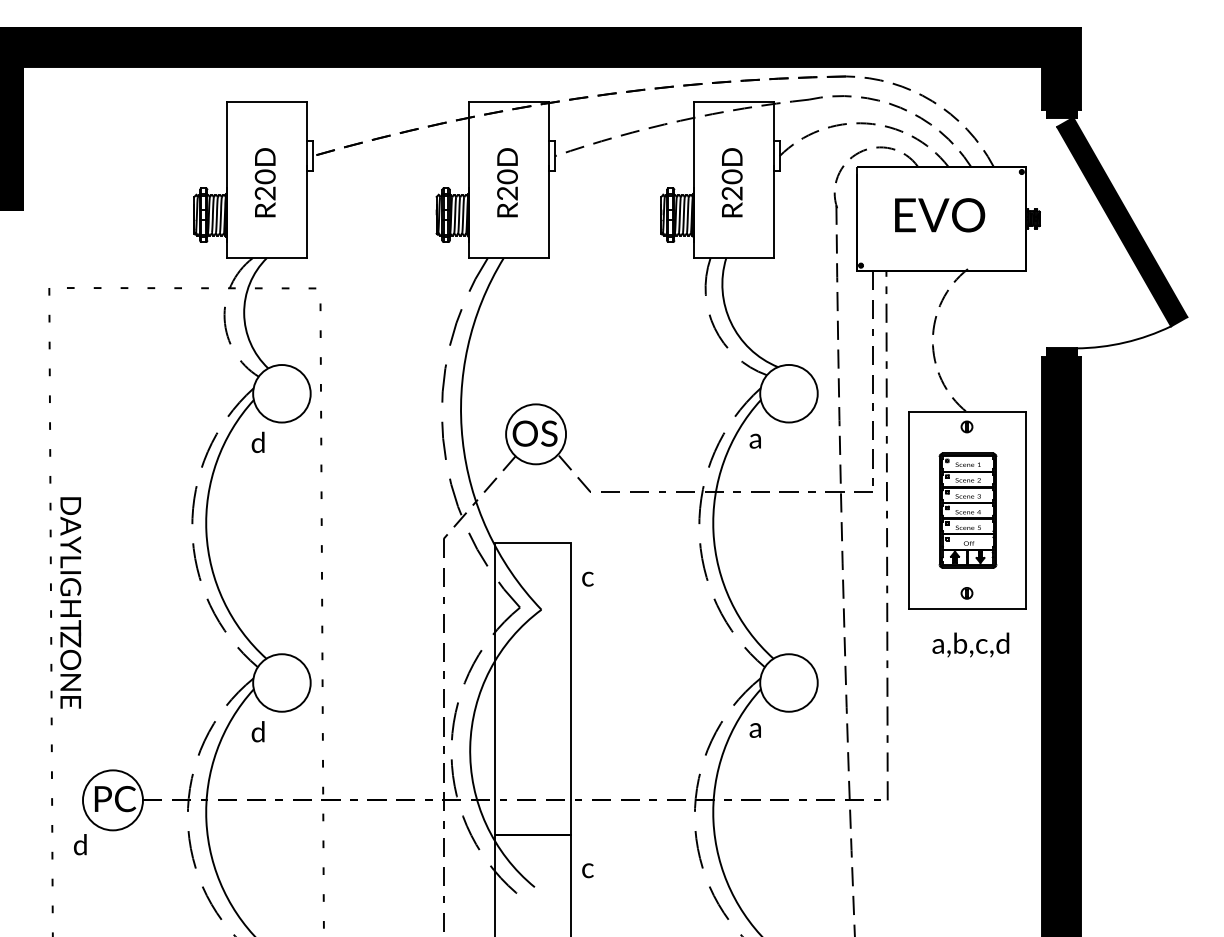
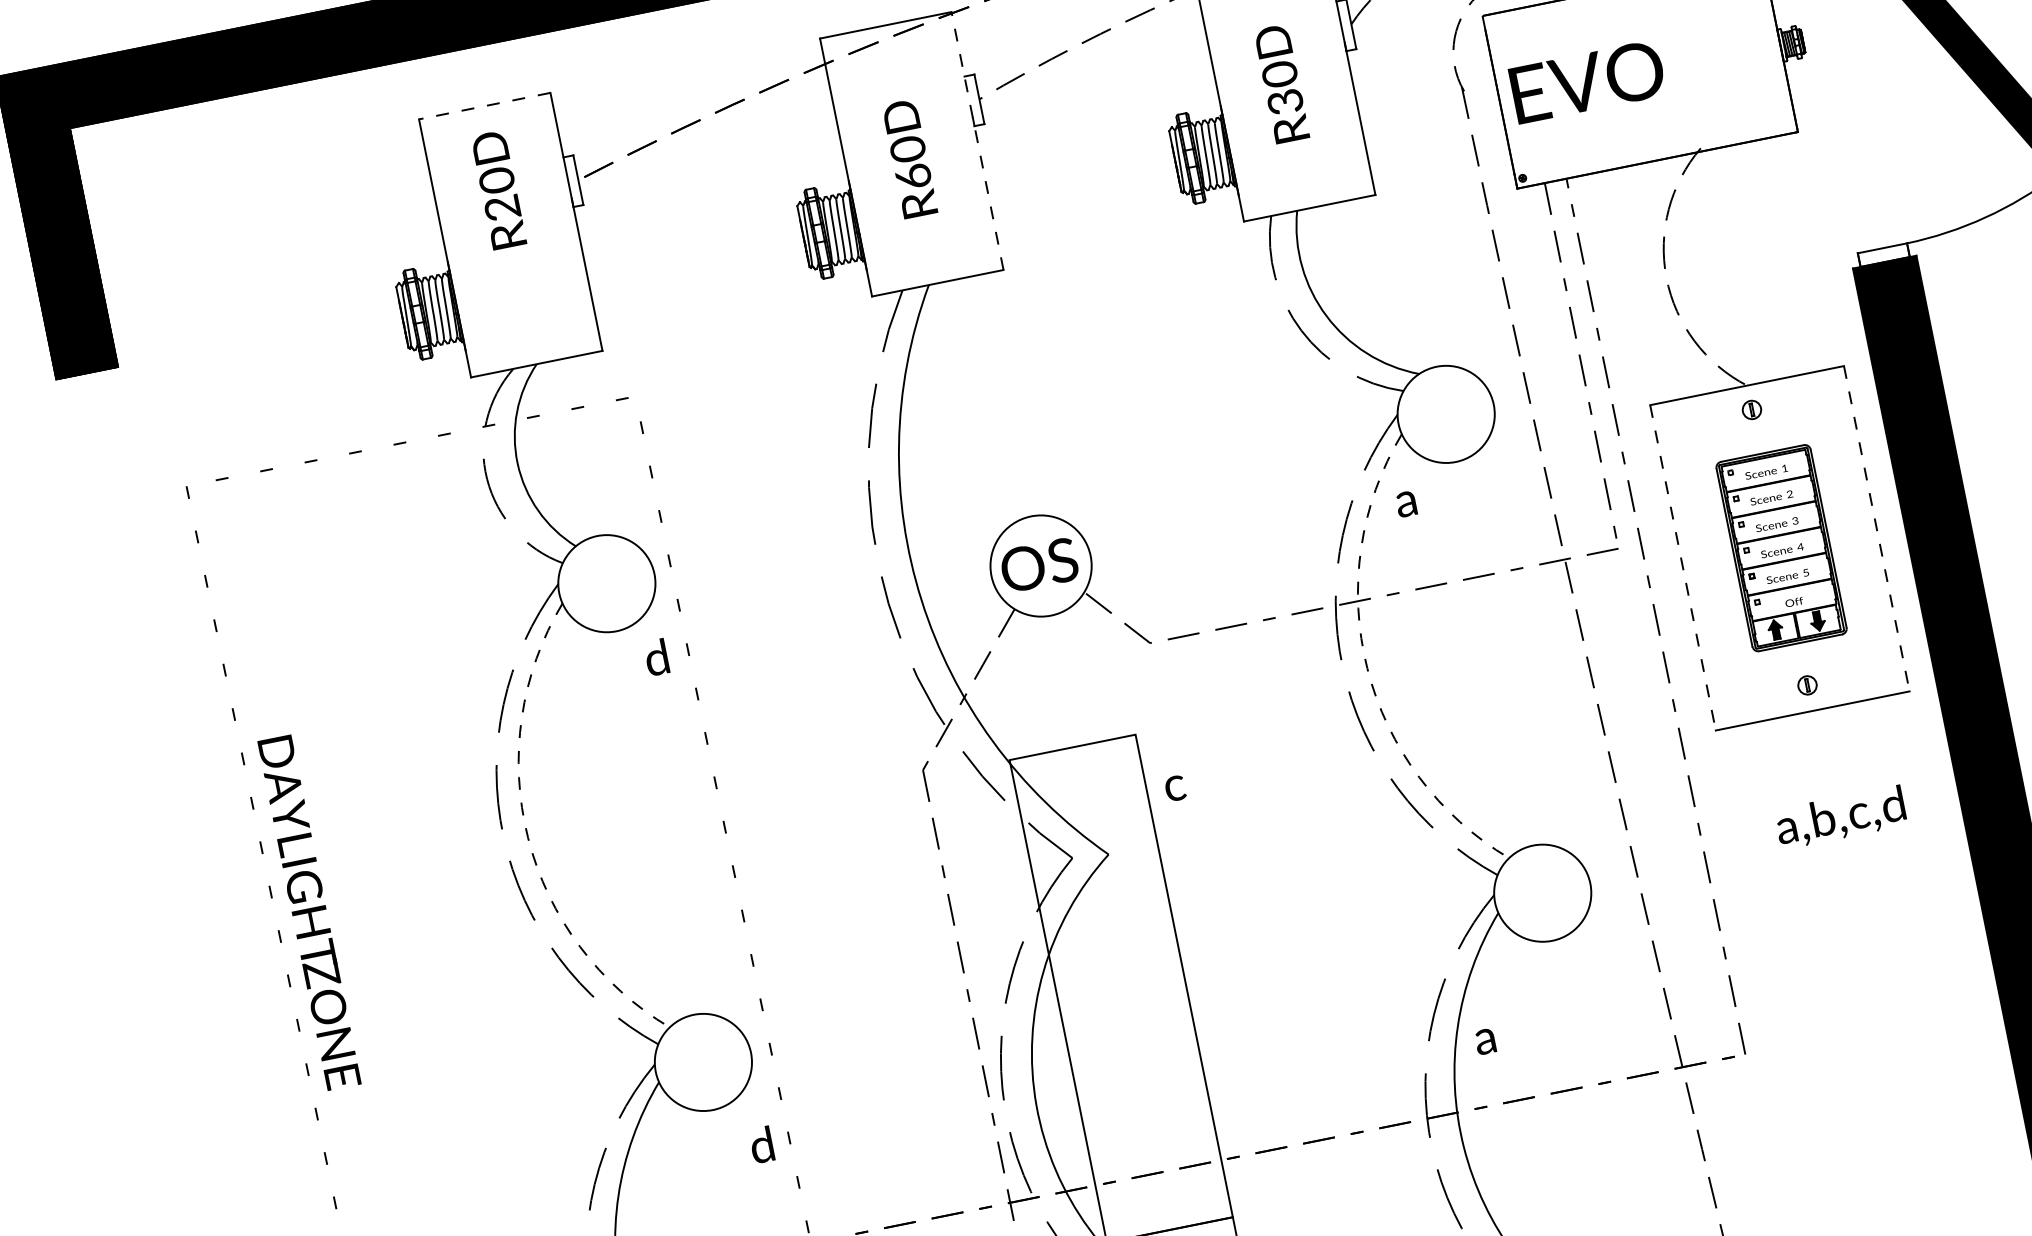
line: (266, 102) -> (484, 106), solid -> dashed
line: (548, 180) -> (976, 141), solid -> dashed
text: (264, 182) -> (497, 190), moved
text: (507, 193) -> (913, 176), R20D -> R60D
text: (734, 193) -> (1289, 101), R20D -> R30D
text: (940, 215) -> (1588, 82), moved
fill: (1061, 352) -> (1883, 255), removed
text: (257, 441) -> (655, 656), moved
line: (908, 511) -> (1683, 569), solid -> dashed
line: (1025, 511) -> (1877, 530), solid -> dashed
arc: (206, 532) -> (528, 838), solid -> dashed
arc: (713, 532) -> (1367, 669), solid -> dashed
text: (70, 602) -> (308, 912), moved
text: (970, 644) -> (1840, 816), moved
text: (754, 730) -> (1484, 1041), moved
text: (257, 731) -> (760, 1144), moved

